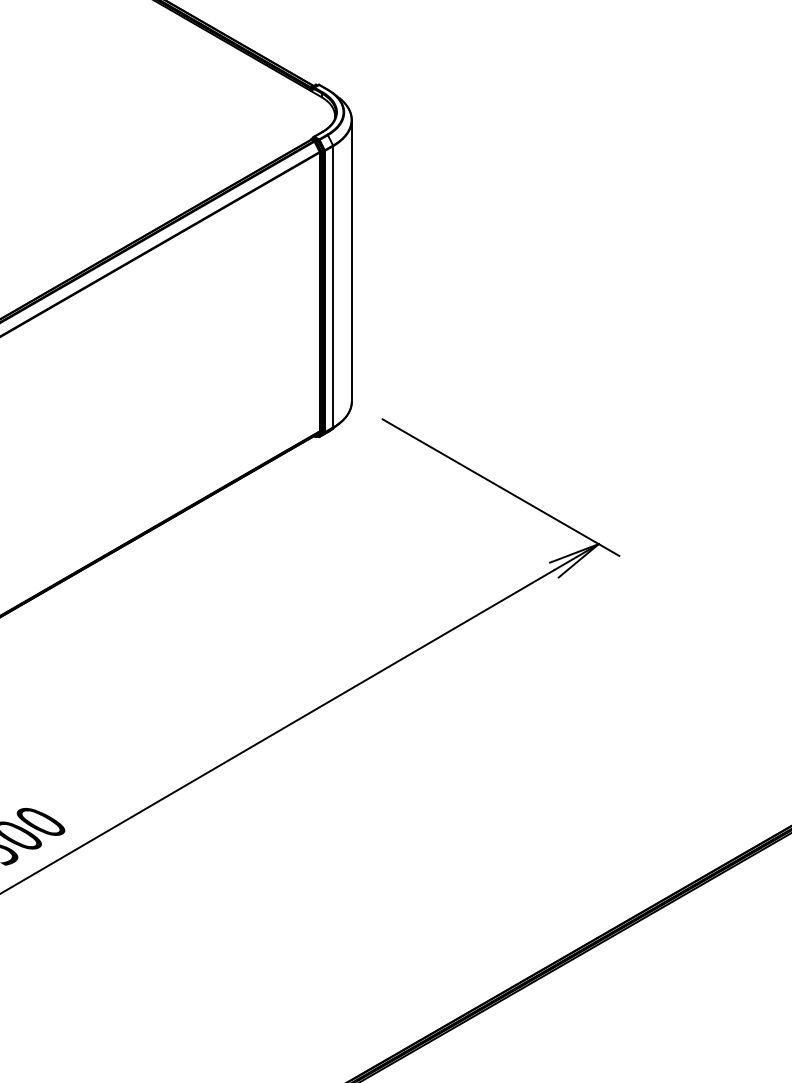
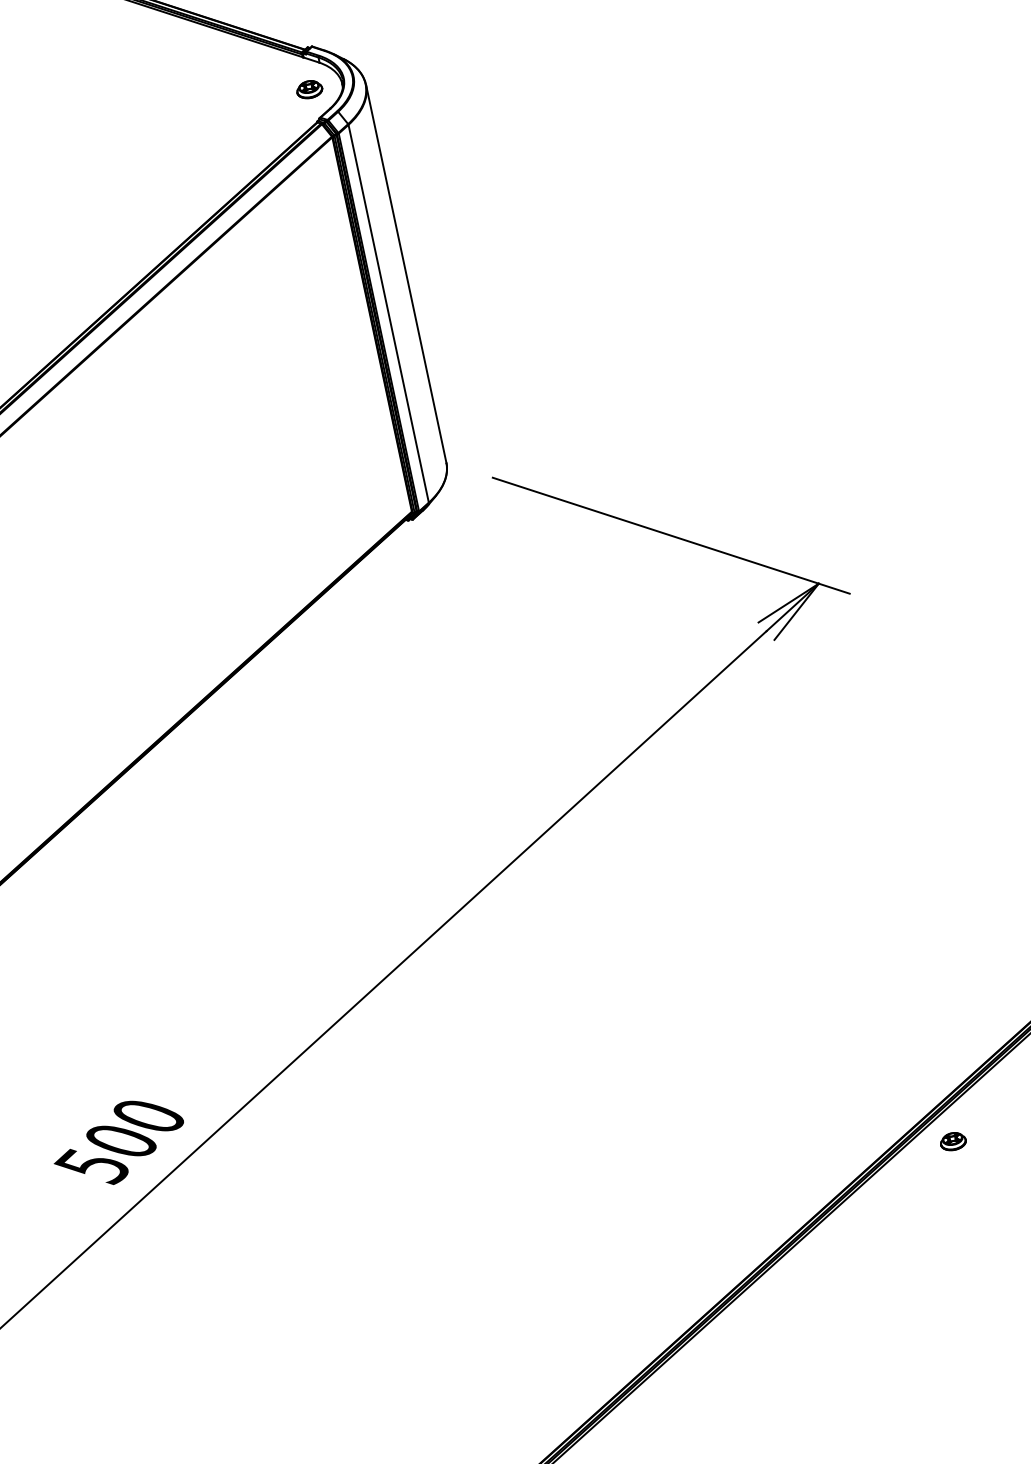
part: (310, 115) -> (309, 90), added
part: (610, 961) -> (953, 1140), added

